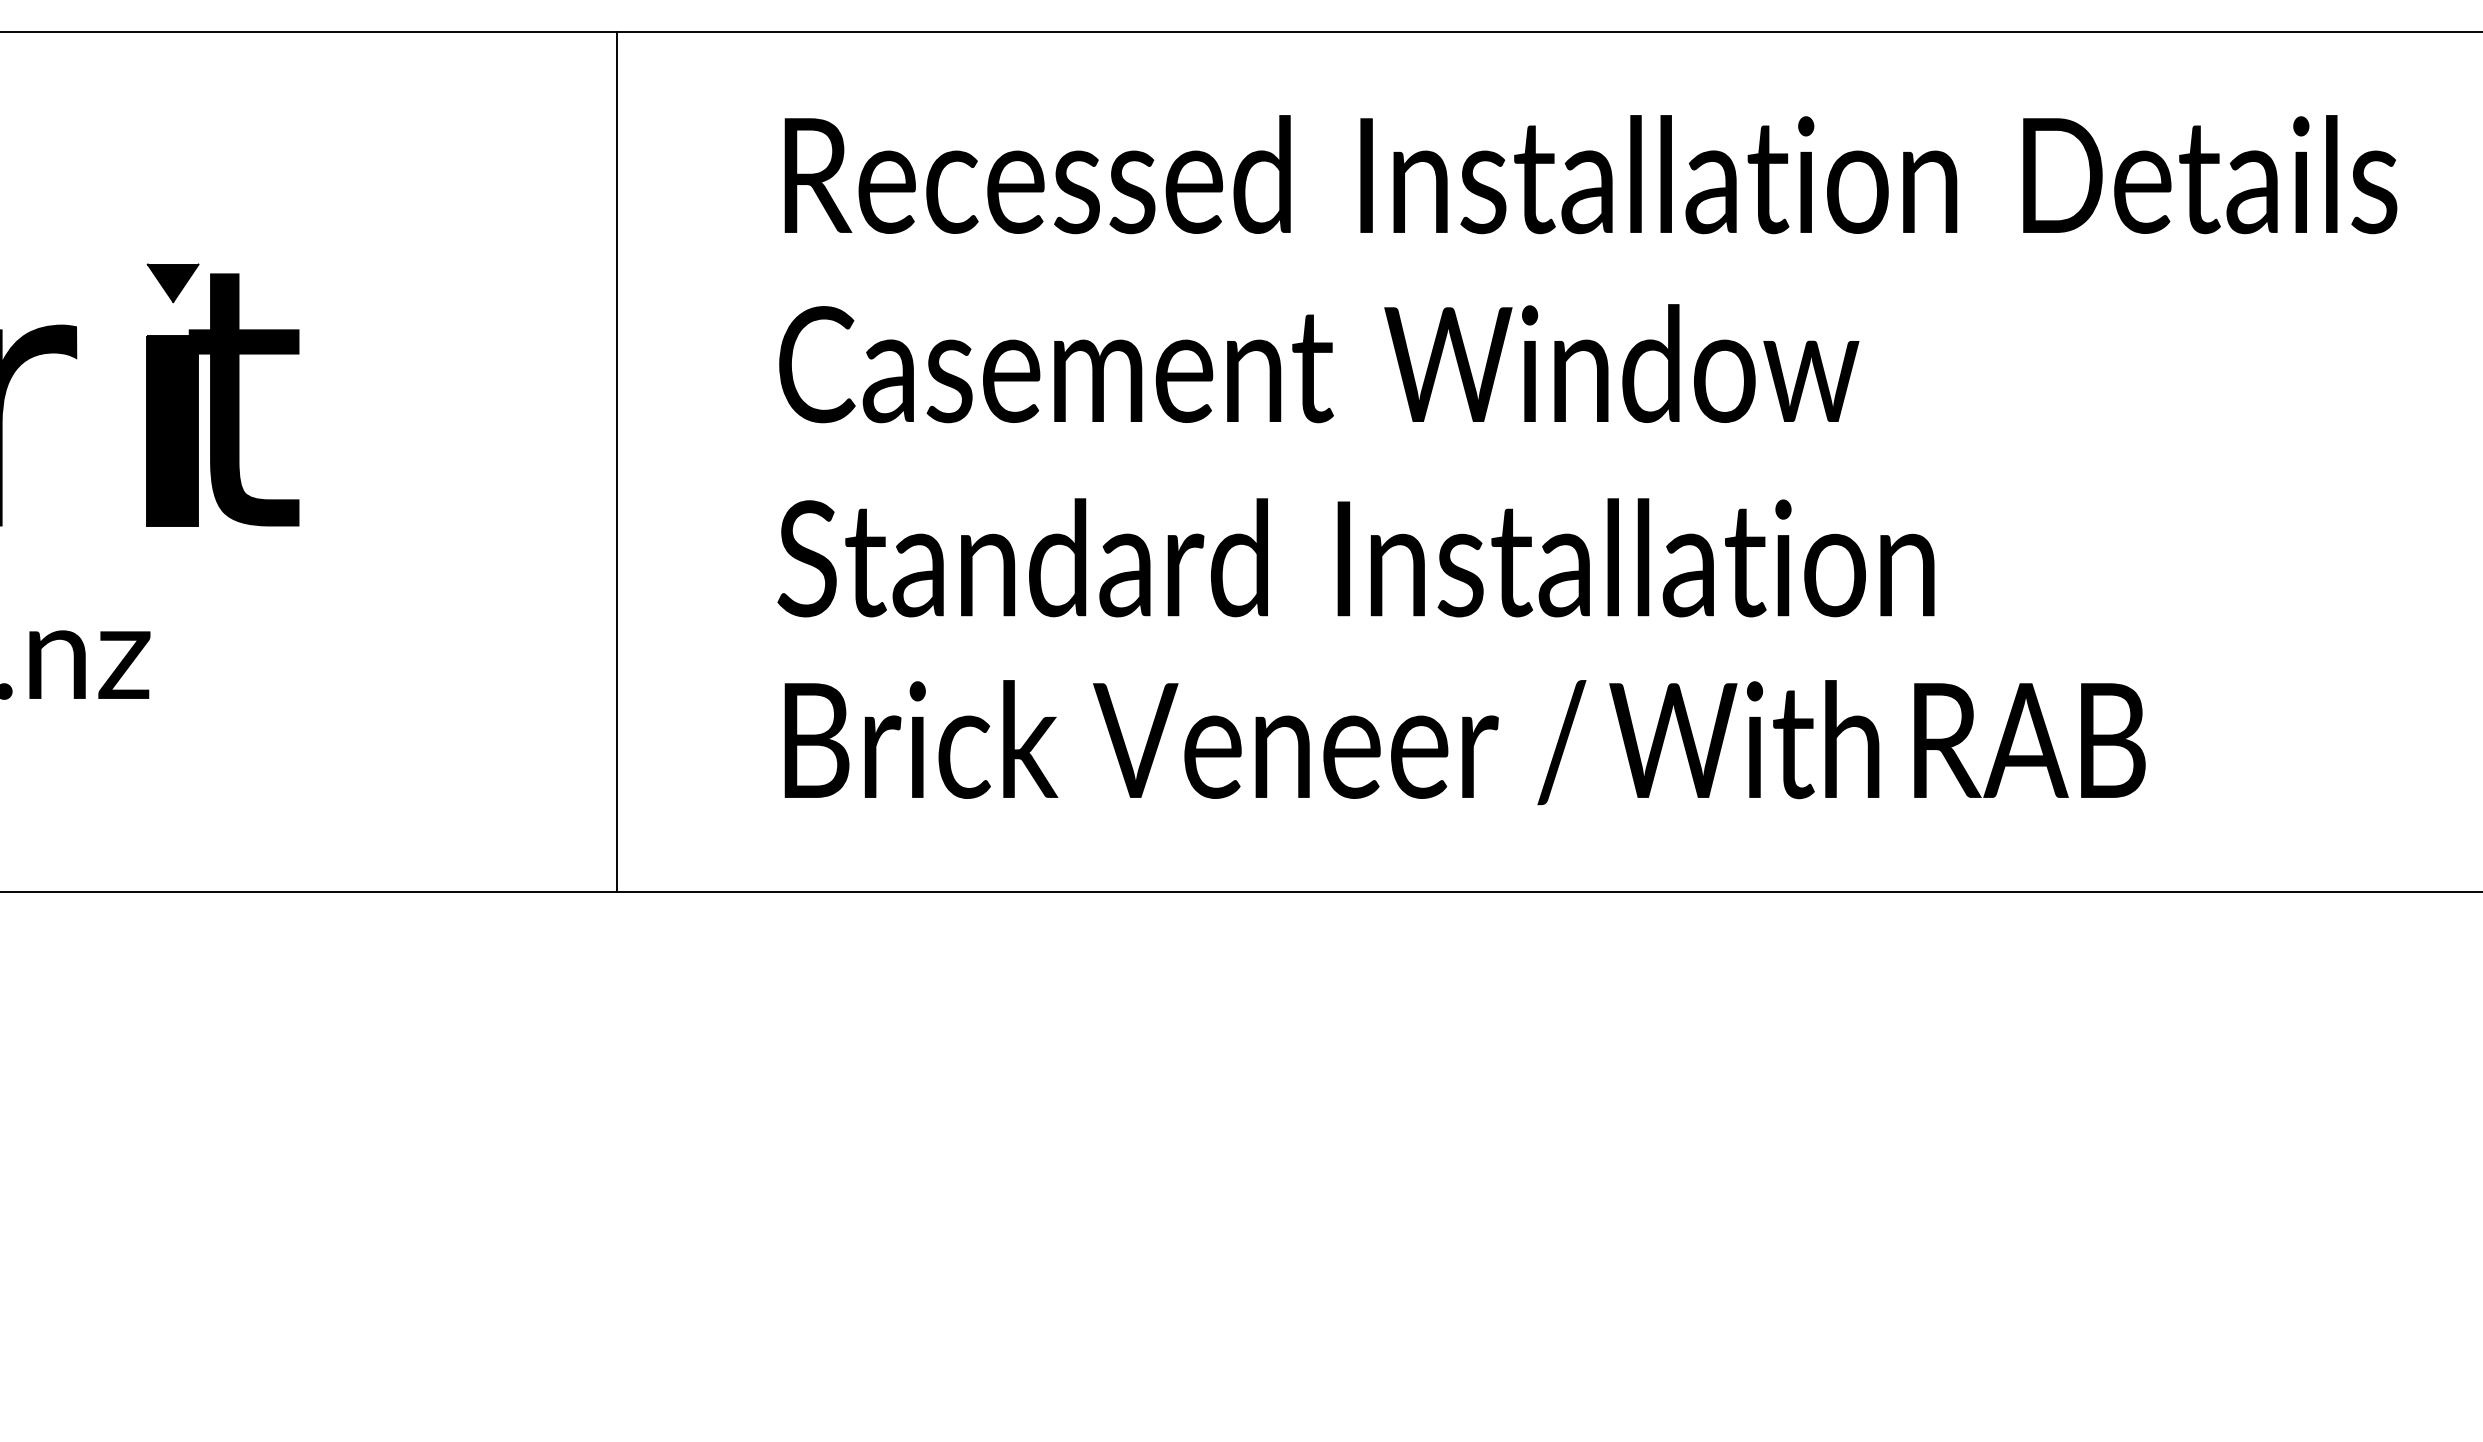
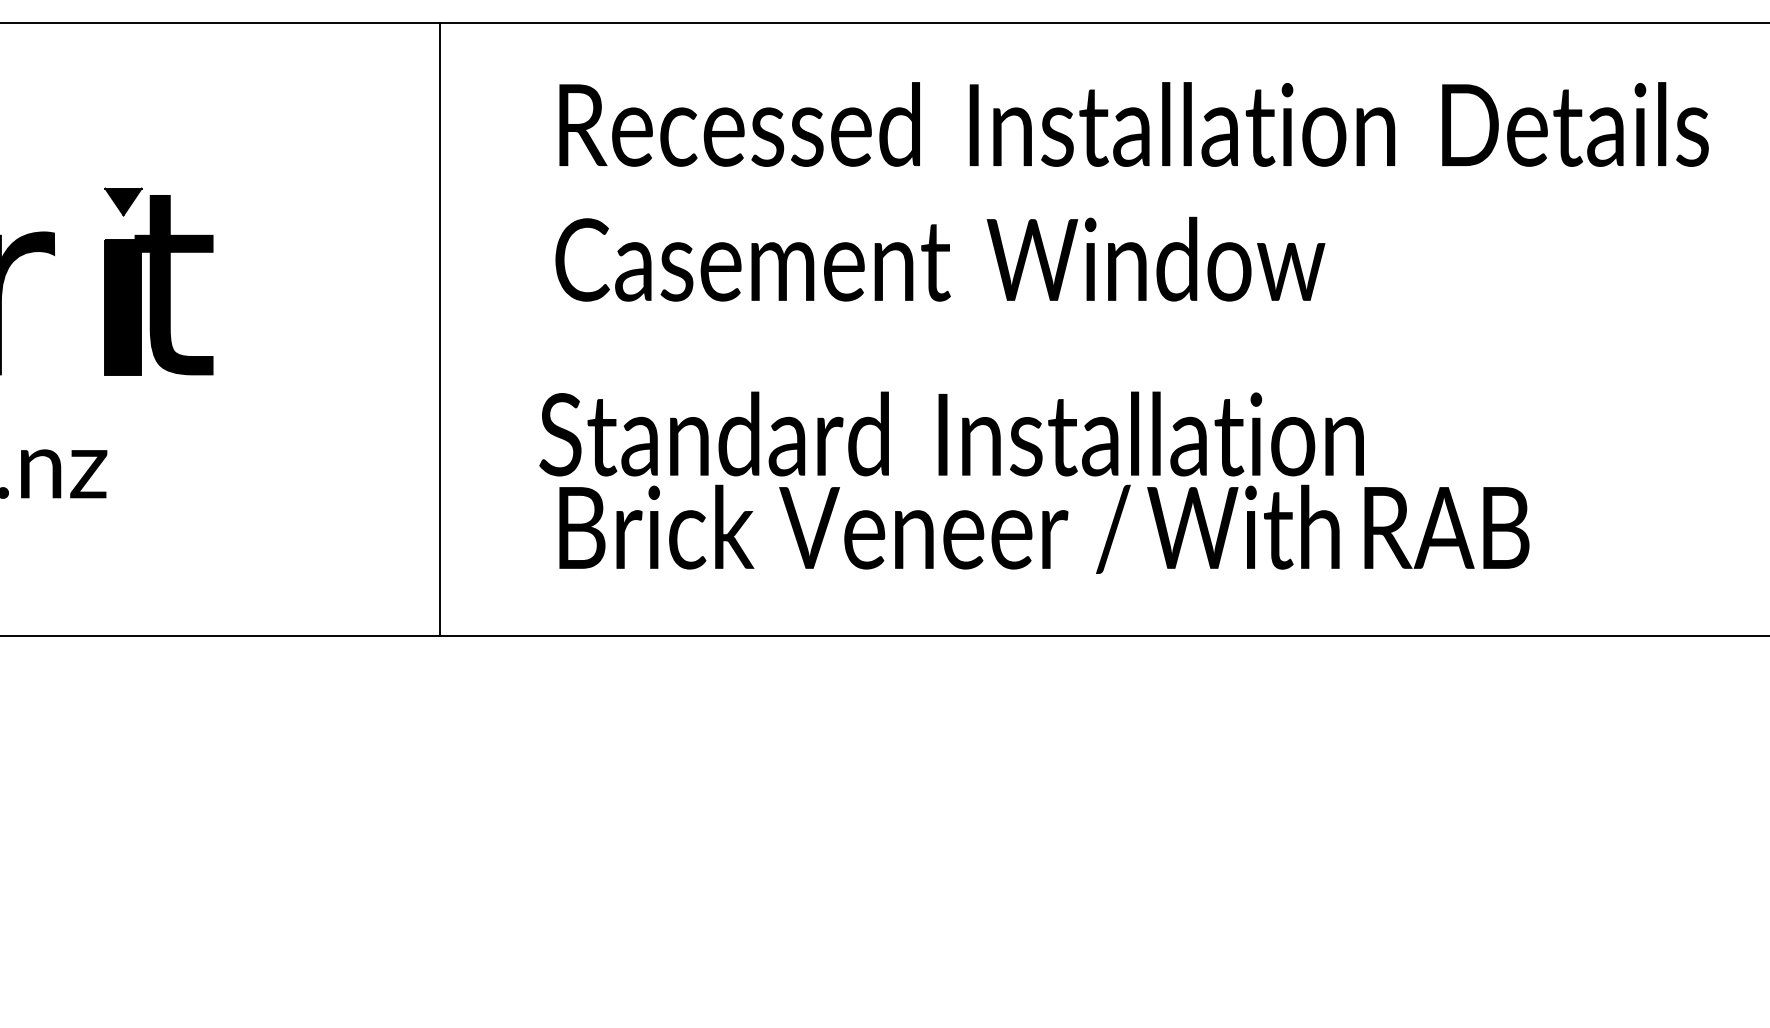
text: (1355, 557) -> (951, 433), moved

